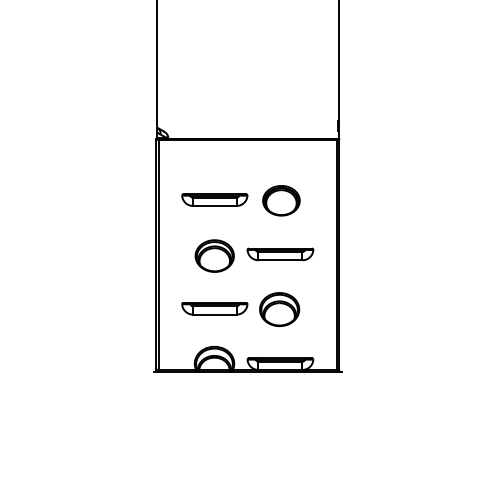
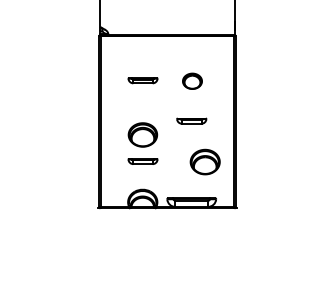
part: (214, 199) -> (142, 80), size x0.6
part: (281, 200) -> (192, 81), size x0.7
part: (280, 254) -> (191, 121), size x0.6
part: (214, 255) -> (142, 134), moved
part: (214, 308) -> (142, 161), size x0.6
part: (279, 309) -> (205, 162), moved

